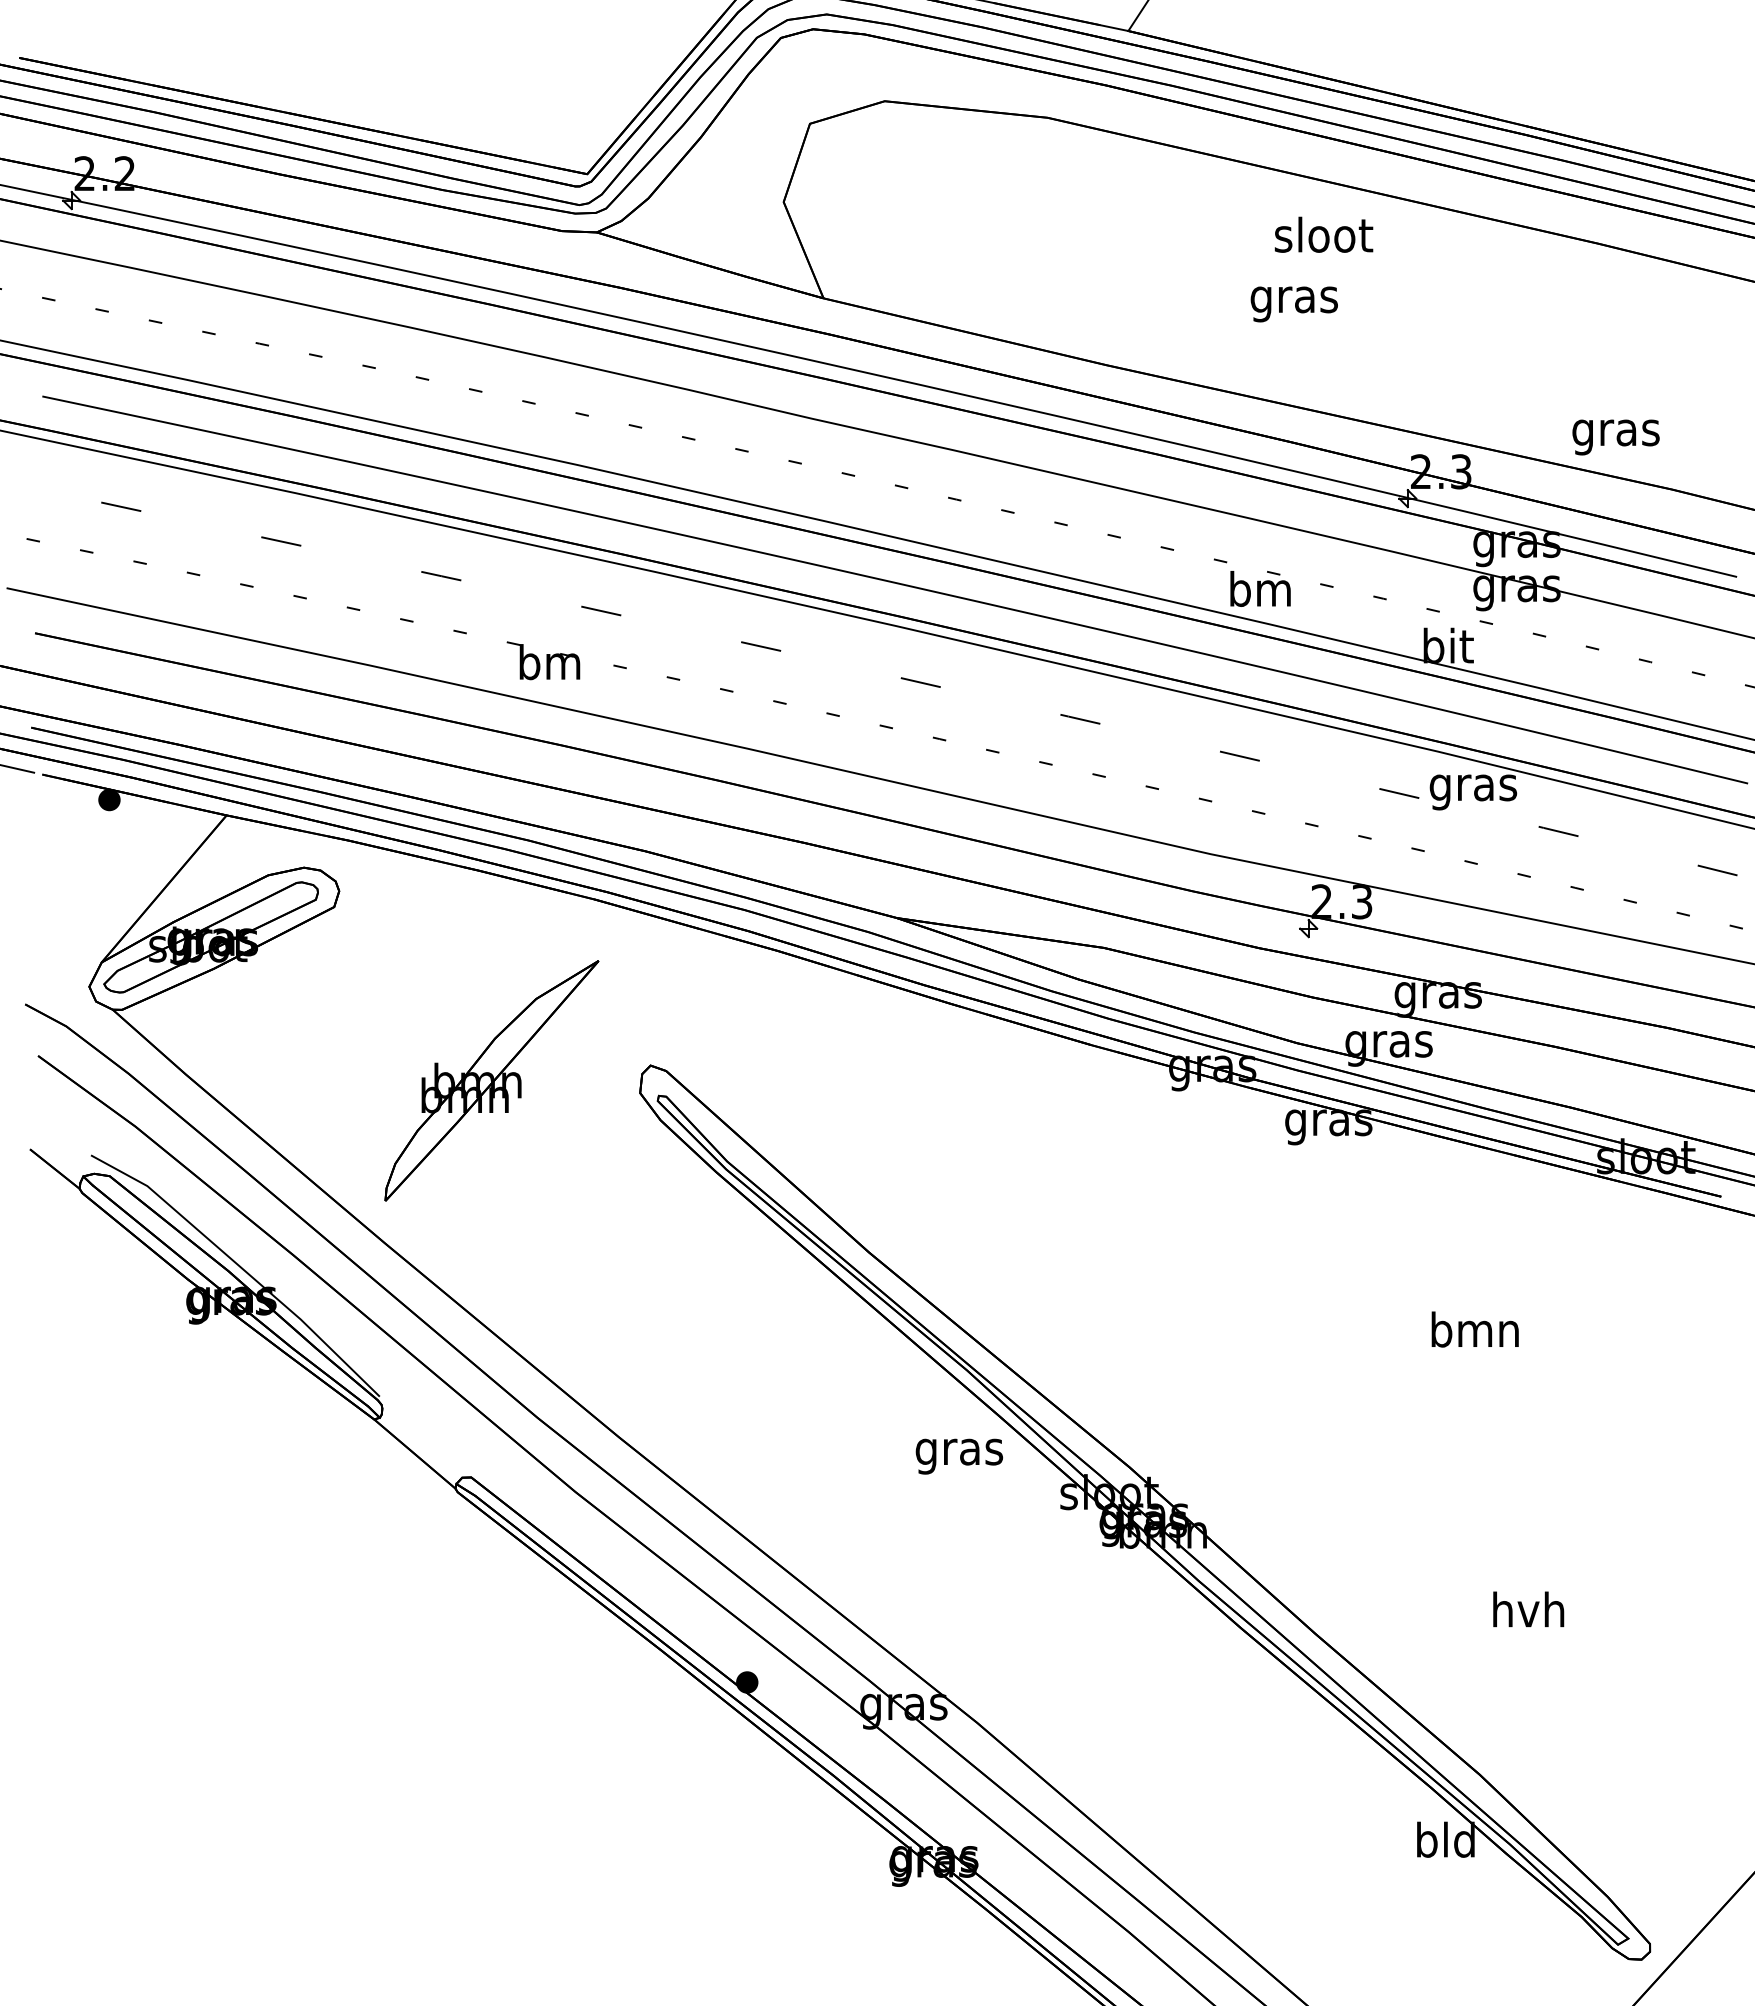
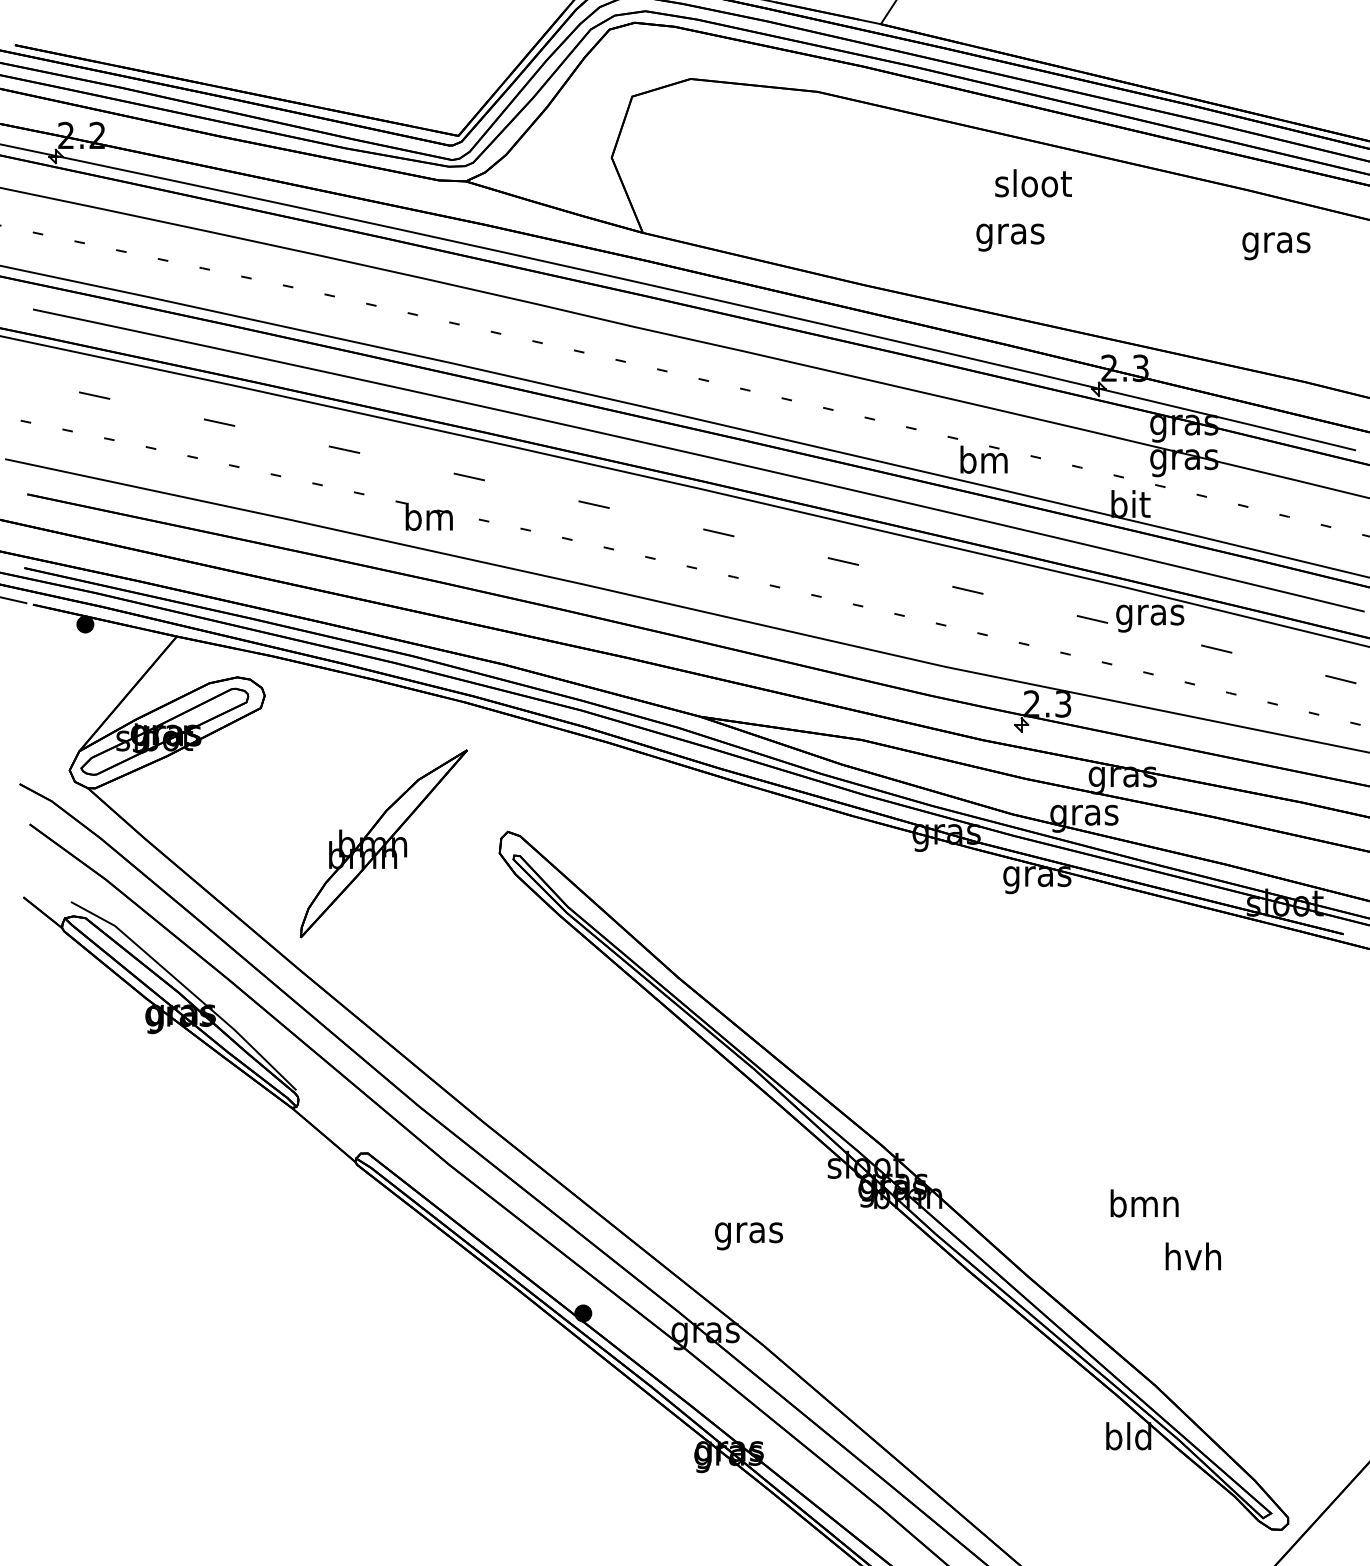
text: (1615, 437) -> (1275, 246), moved
text: (1474, 1329) -> (1144, 1203), moved
text: (959, 1456) -> (749, 1236), moved

